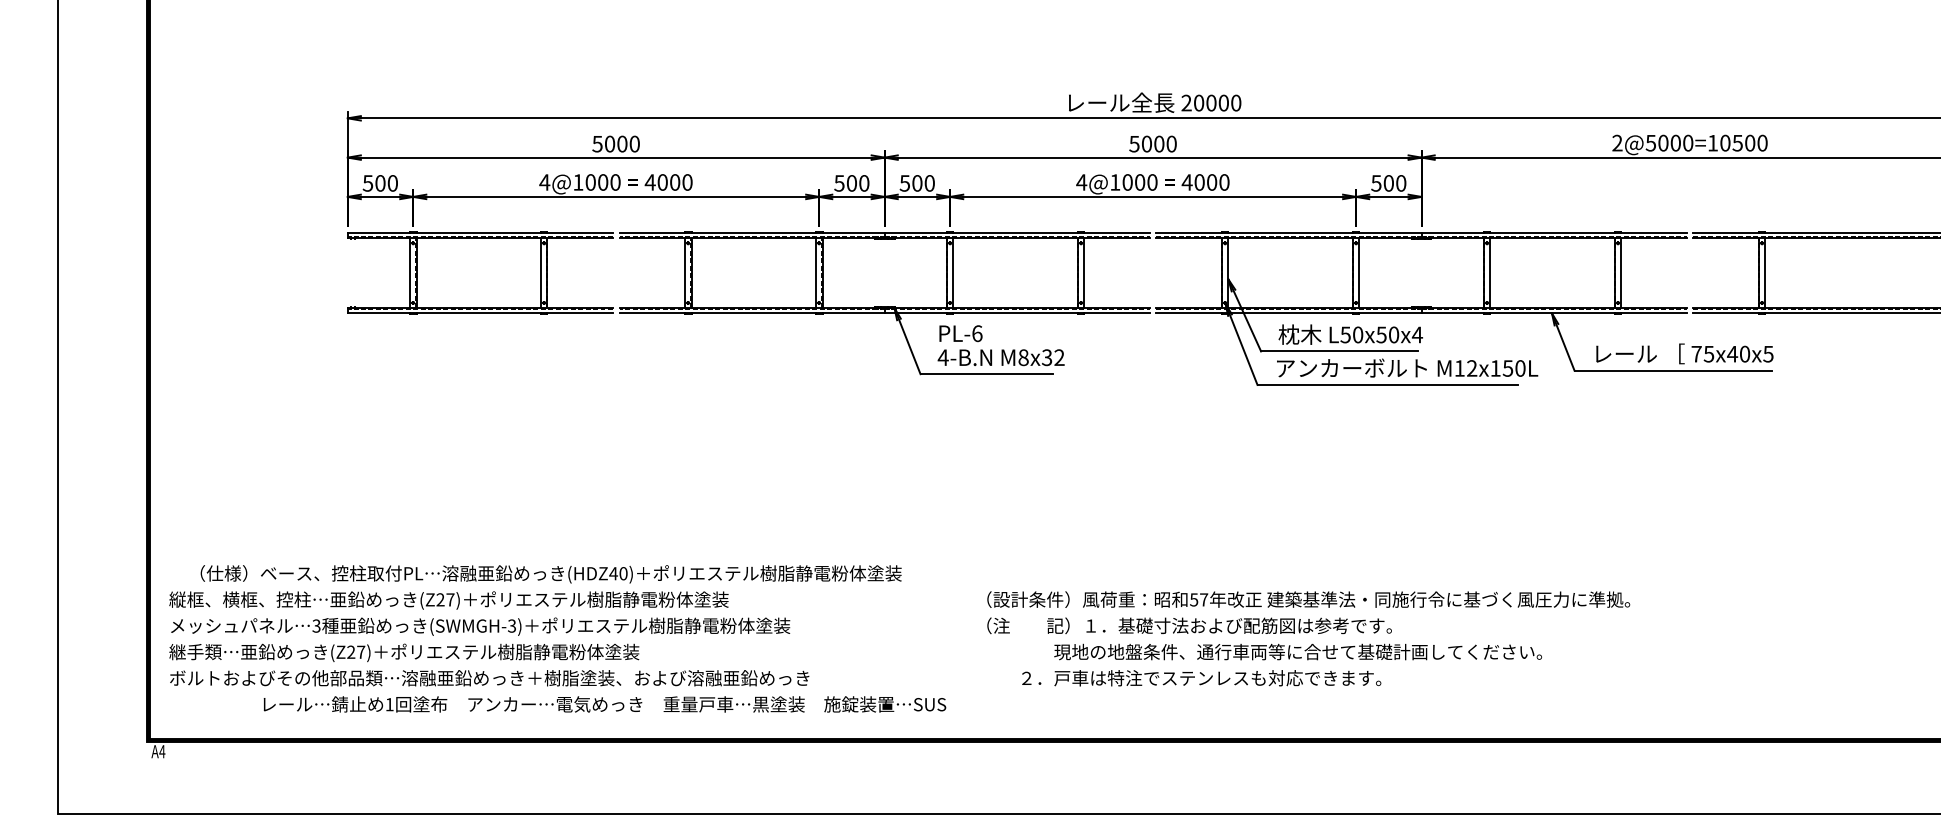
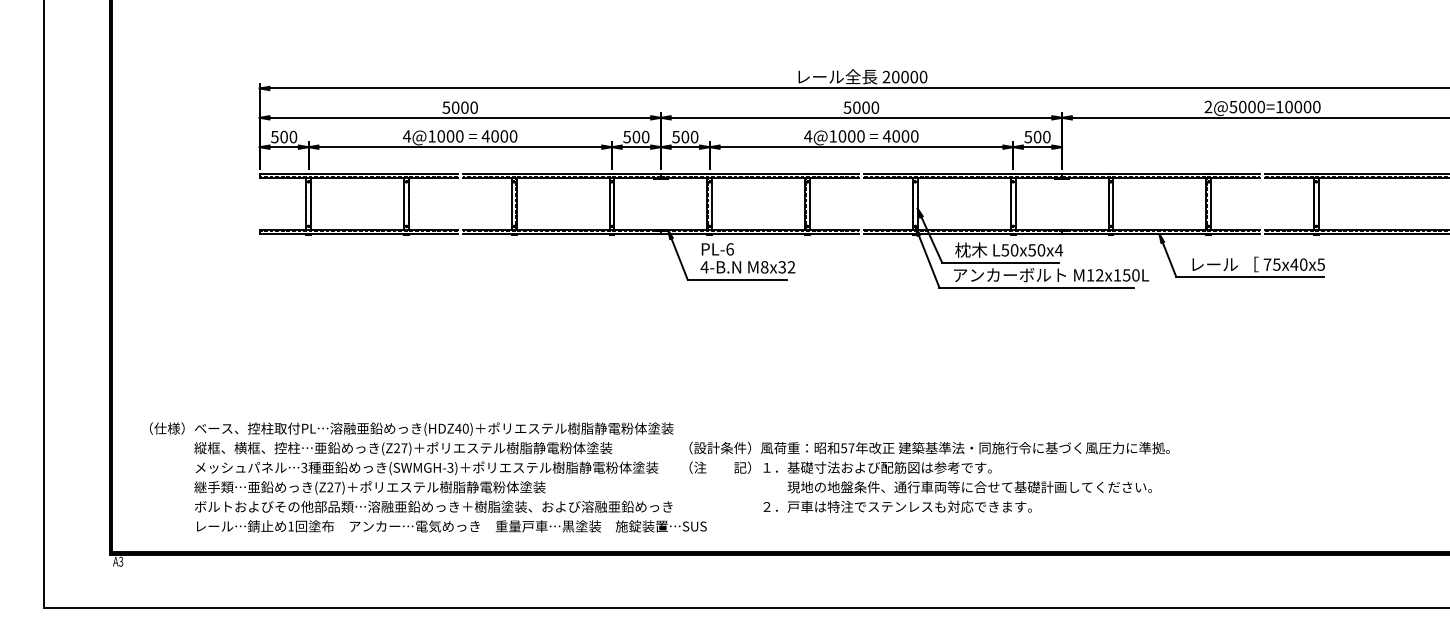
text: (1738, 142) -> (1298, 106), 2@5000=10500 -> 2@5000=10000
text: (1308, 612) -> (929, 457), moved
text: (489, 638) -> (433, 477), moved
text: (161, 751) -> (120, 561), A4 -> A3

